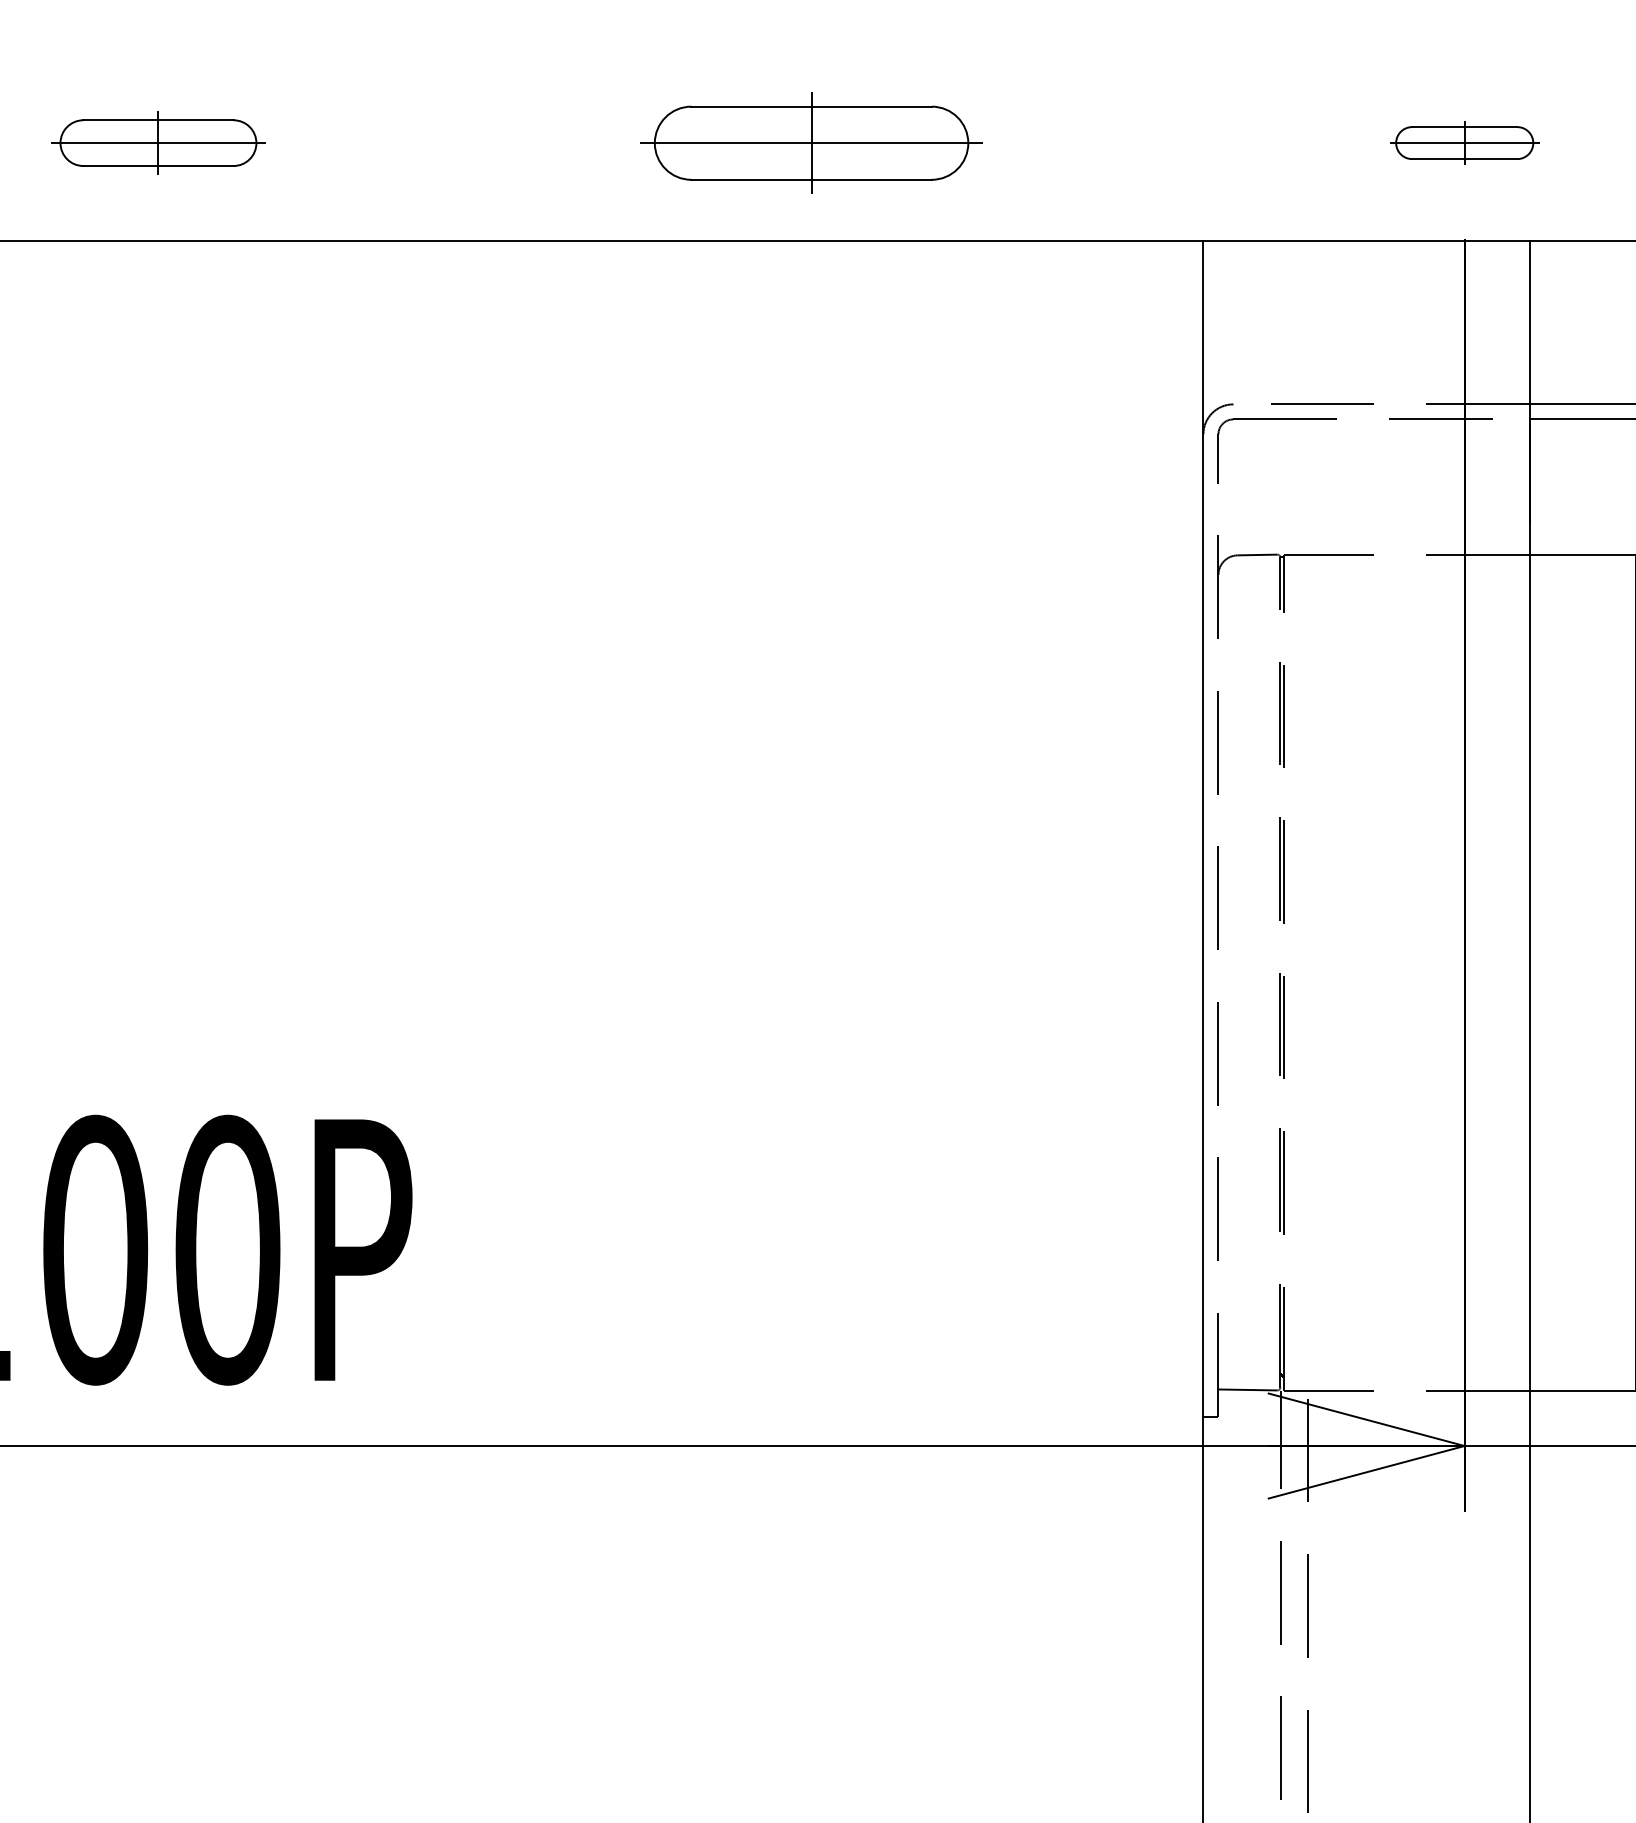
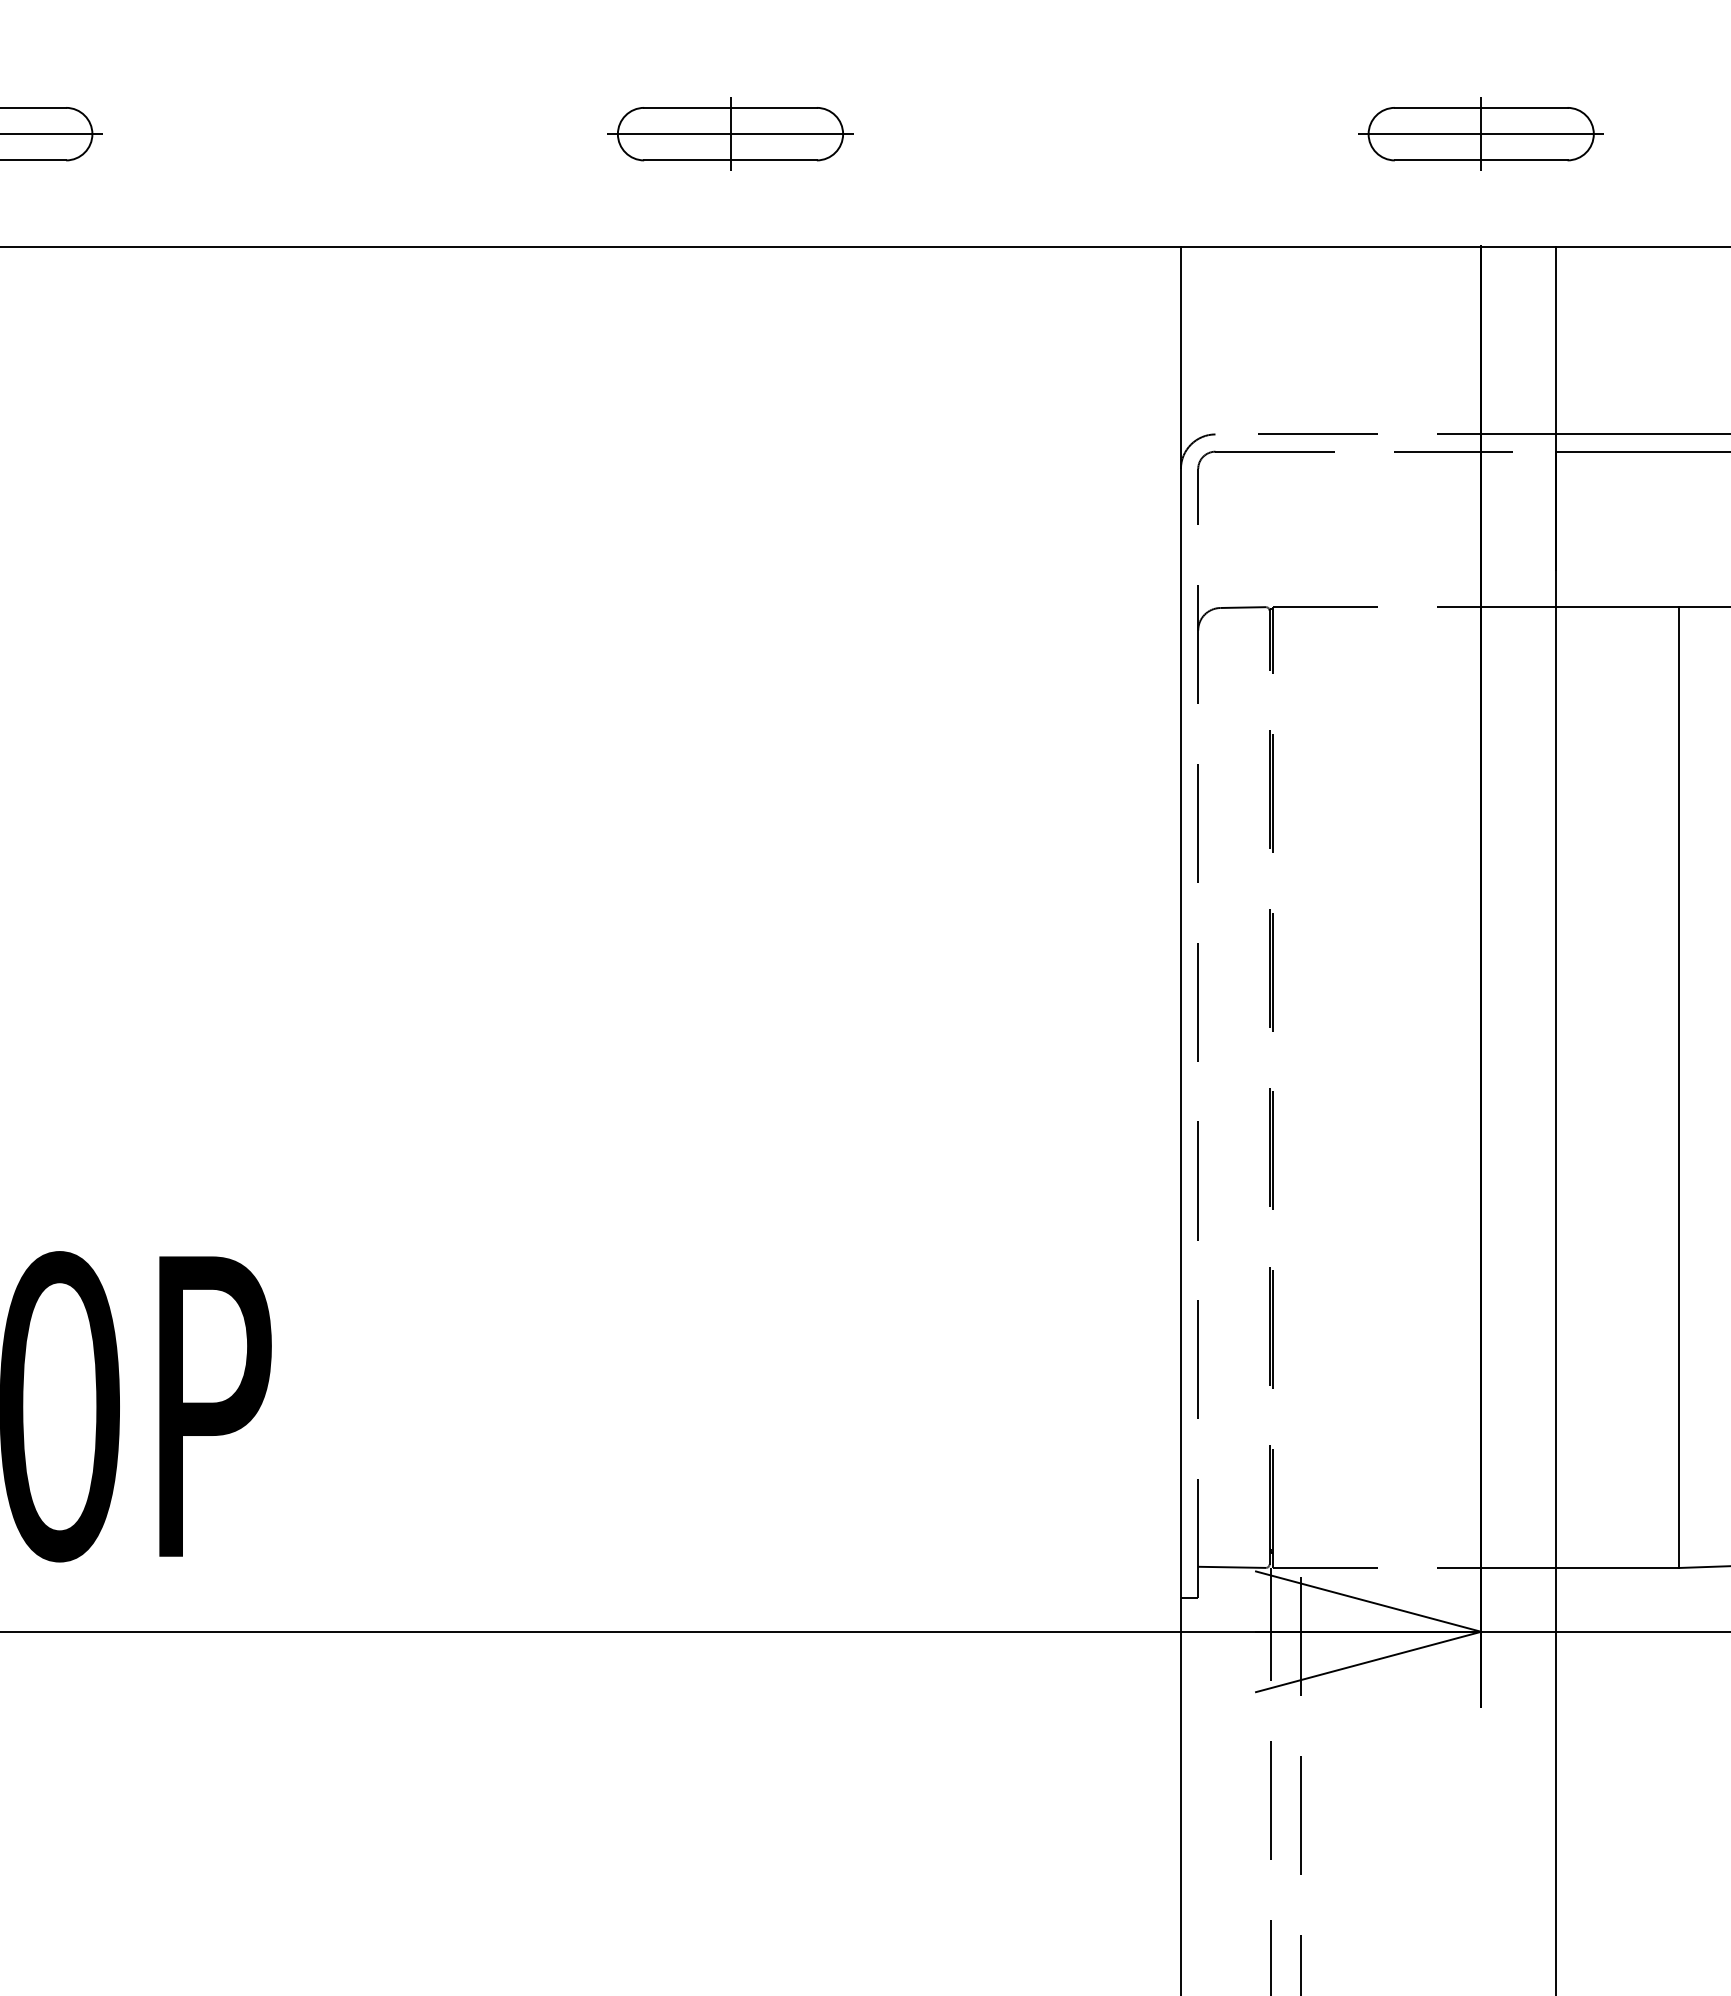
part: (811, 142) -> (730, 133), size x0.62
part: (1464, 142) -> (1481, 133), size x1.43

